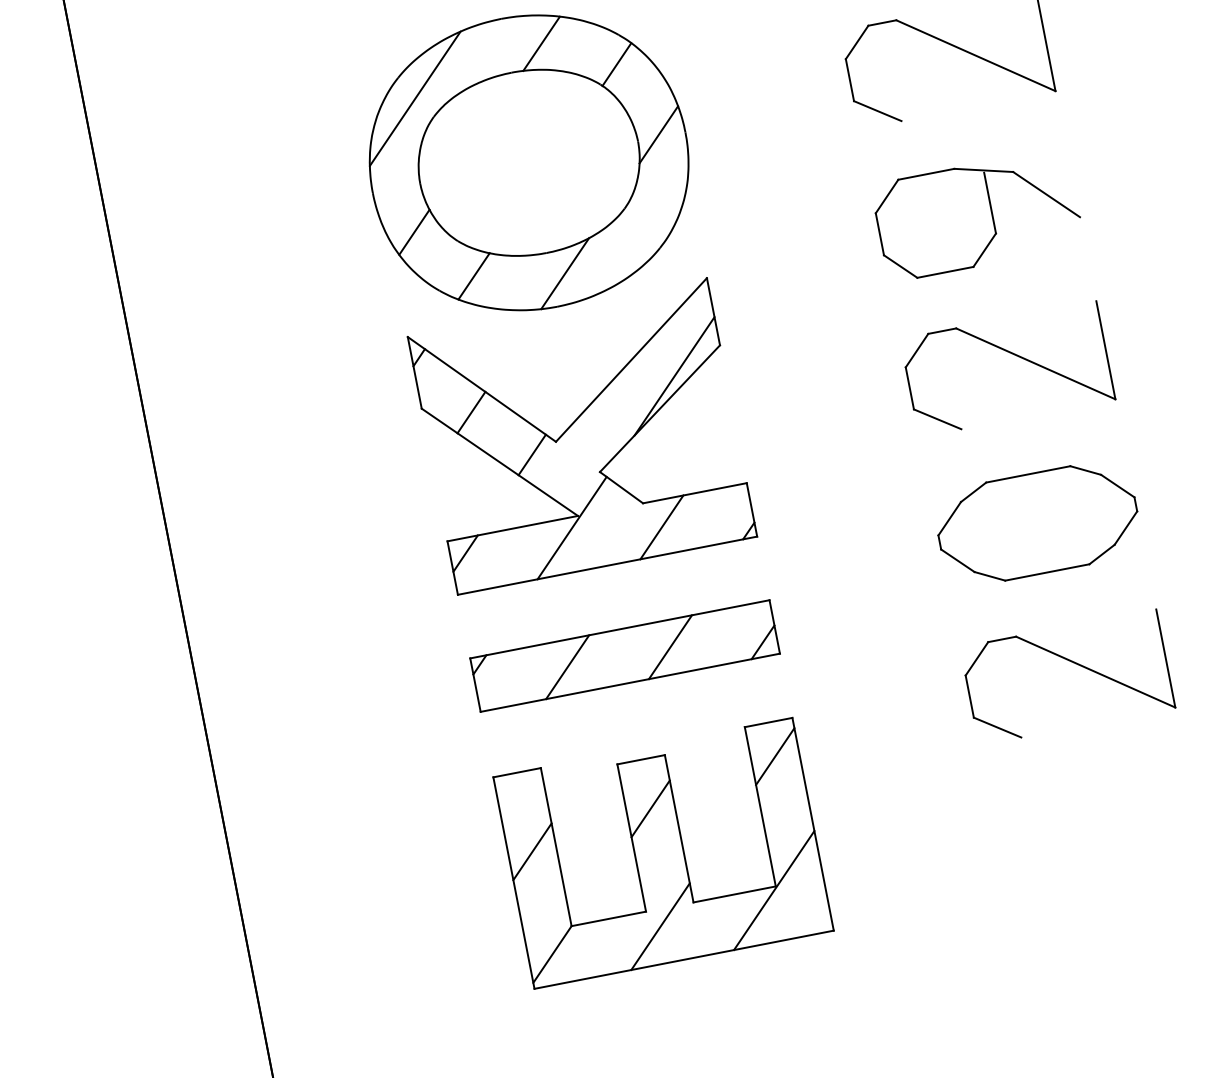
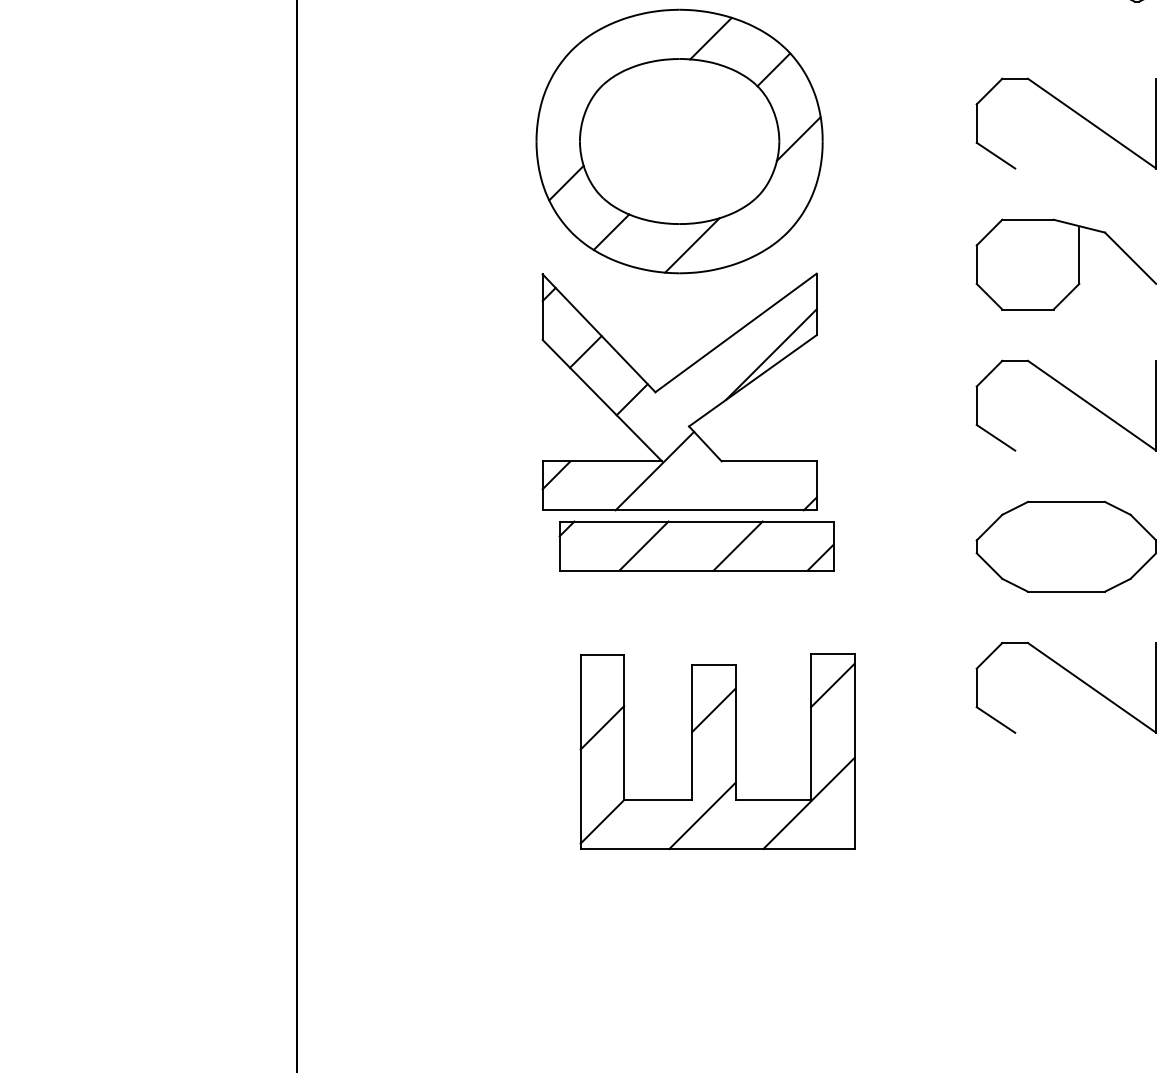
line: (414, 98) -> (589, 65), removed
line: (661, 527) -> (733, 485), removed
part: (624, 655) -> (696, 545), moved
part: (663, 853) -> (717, 751), moved

